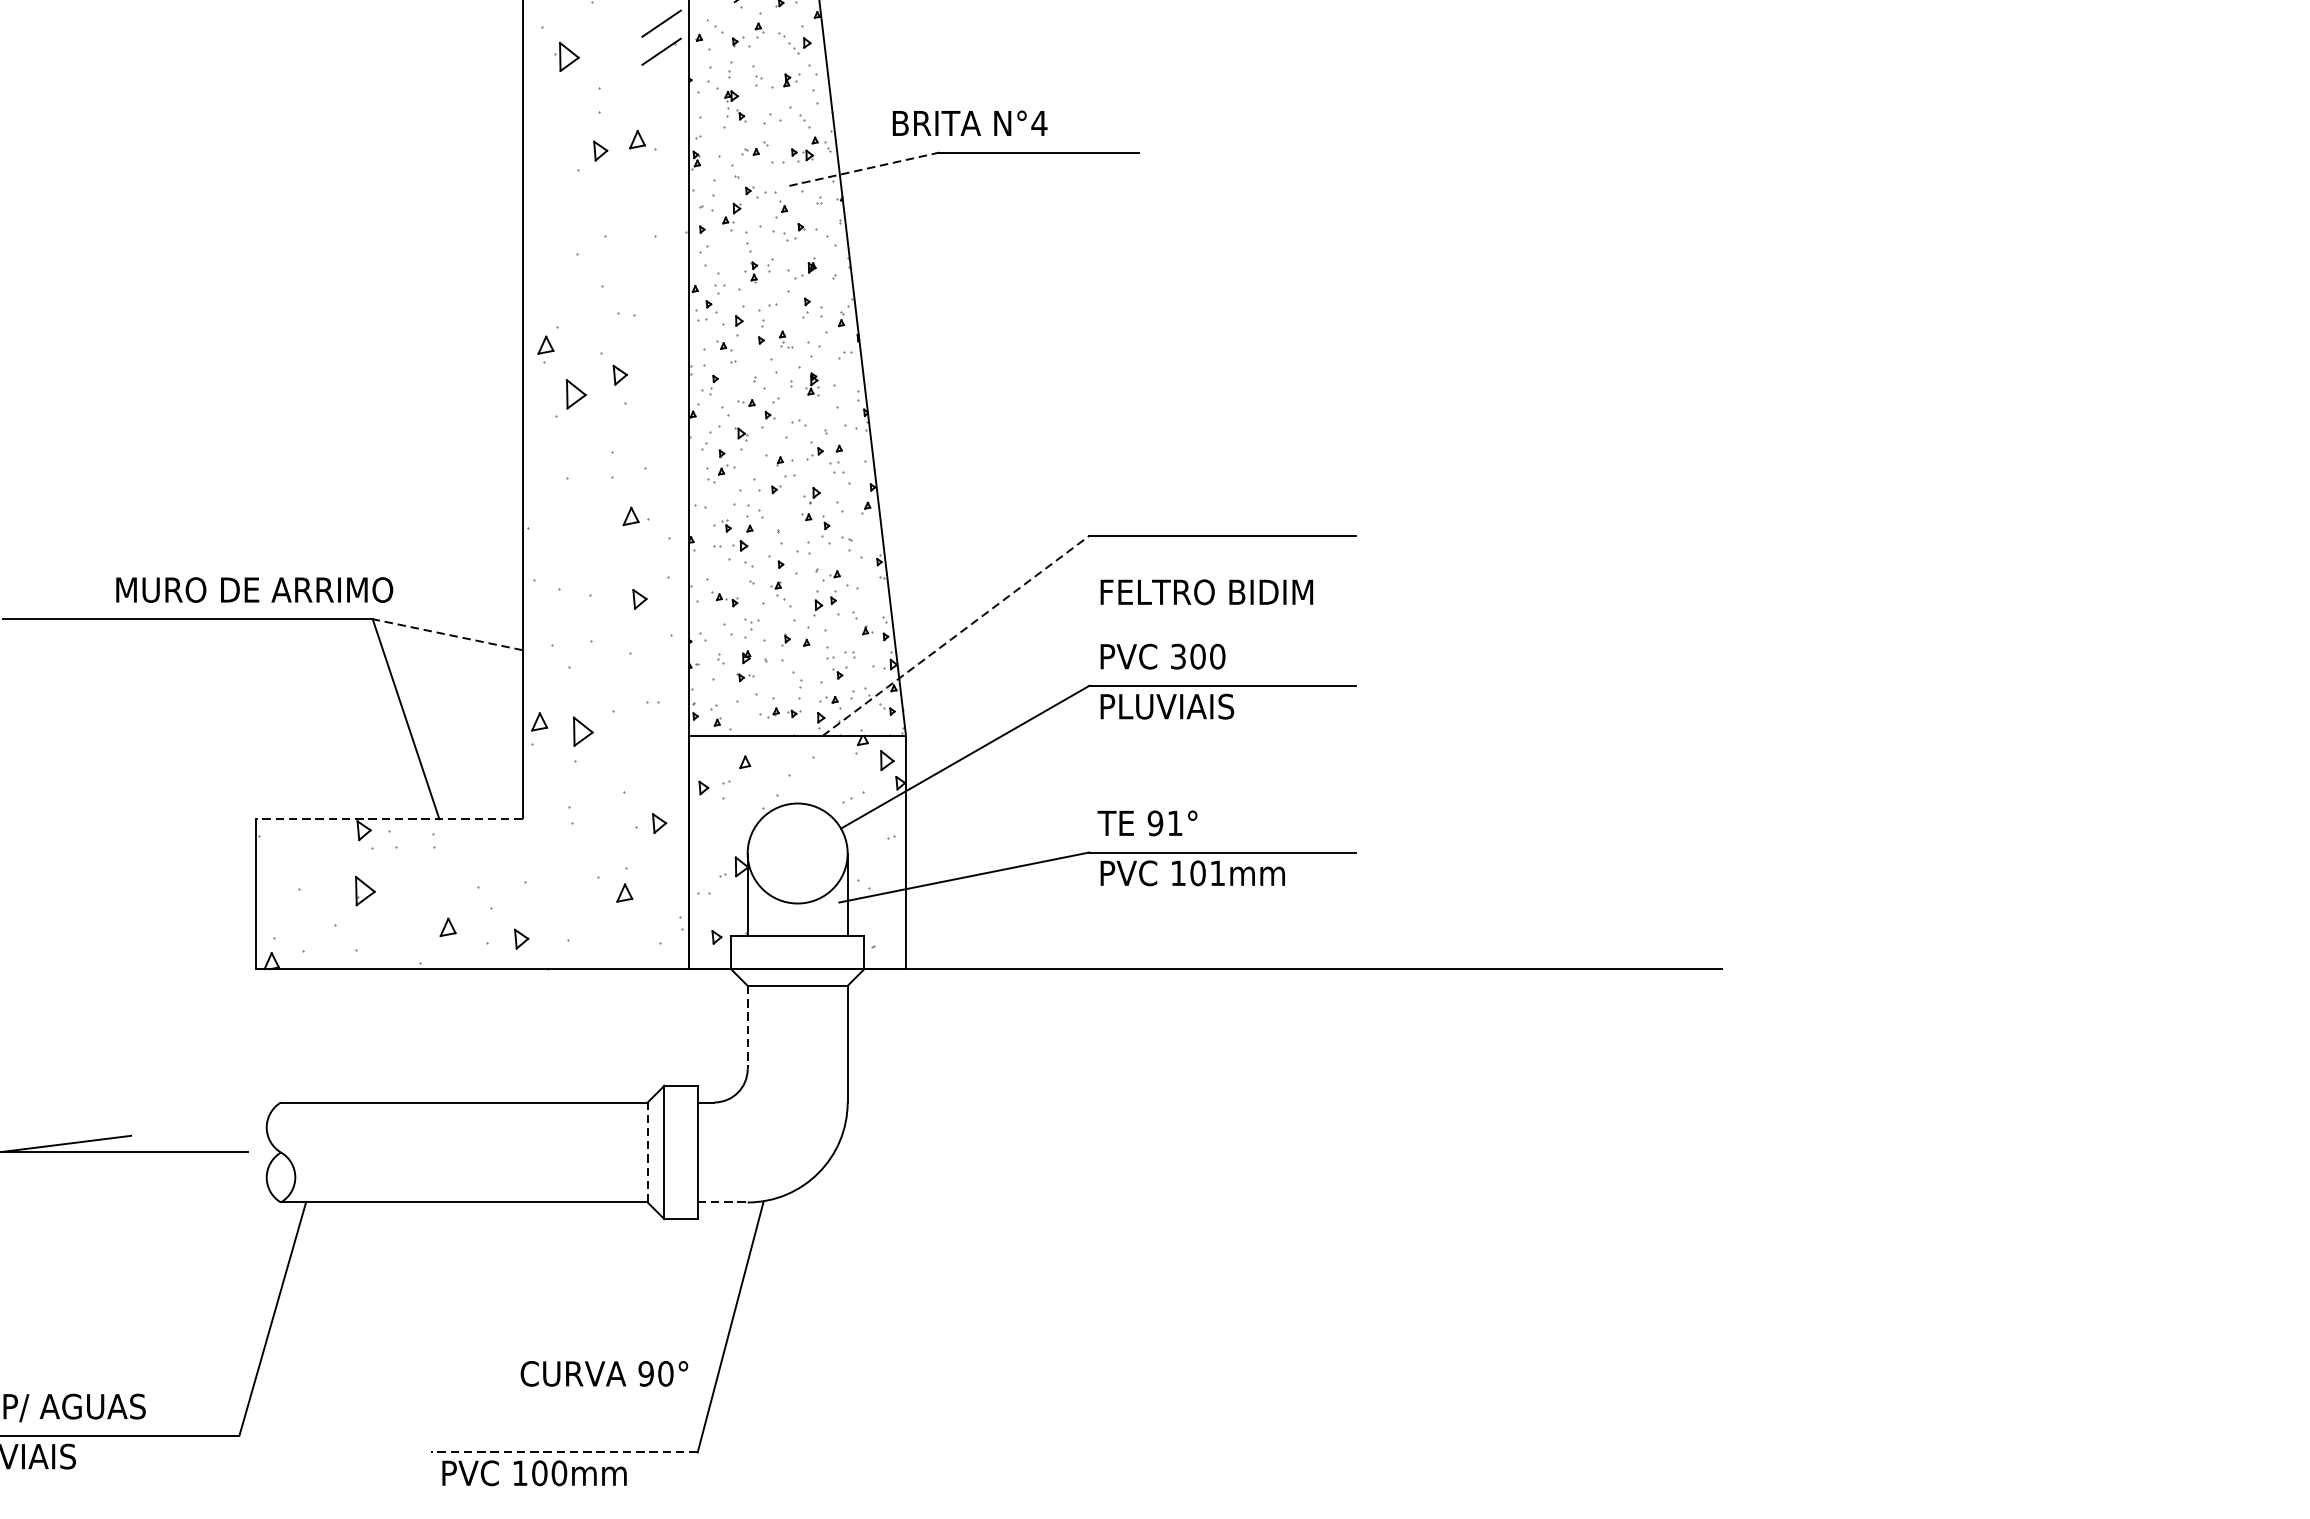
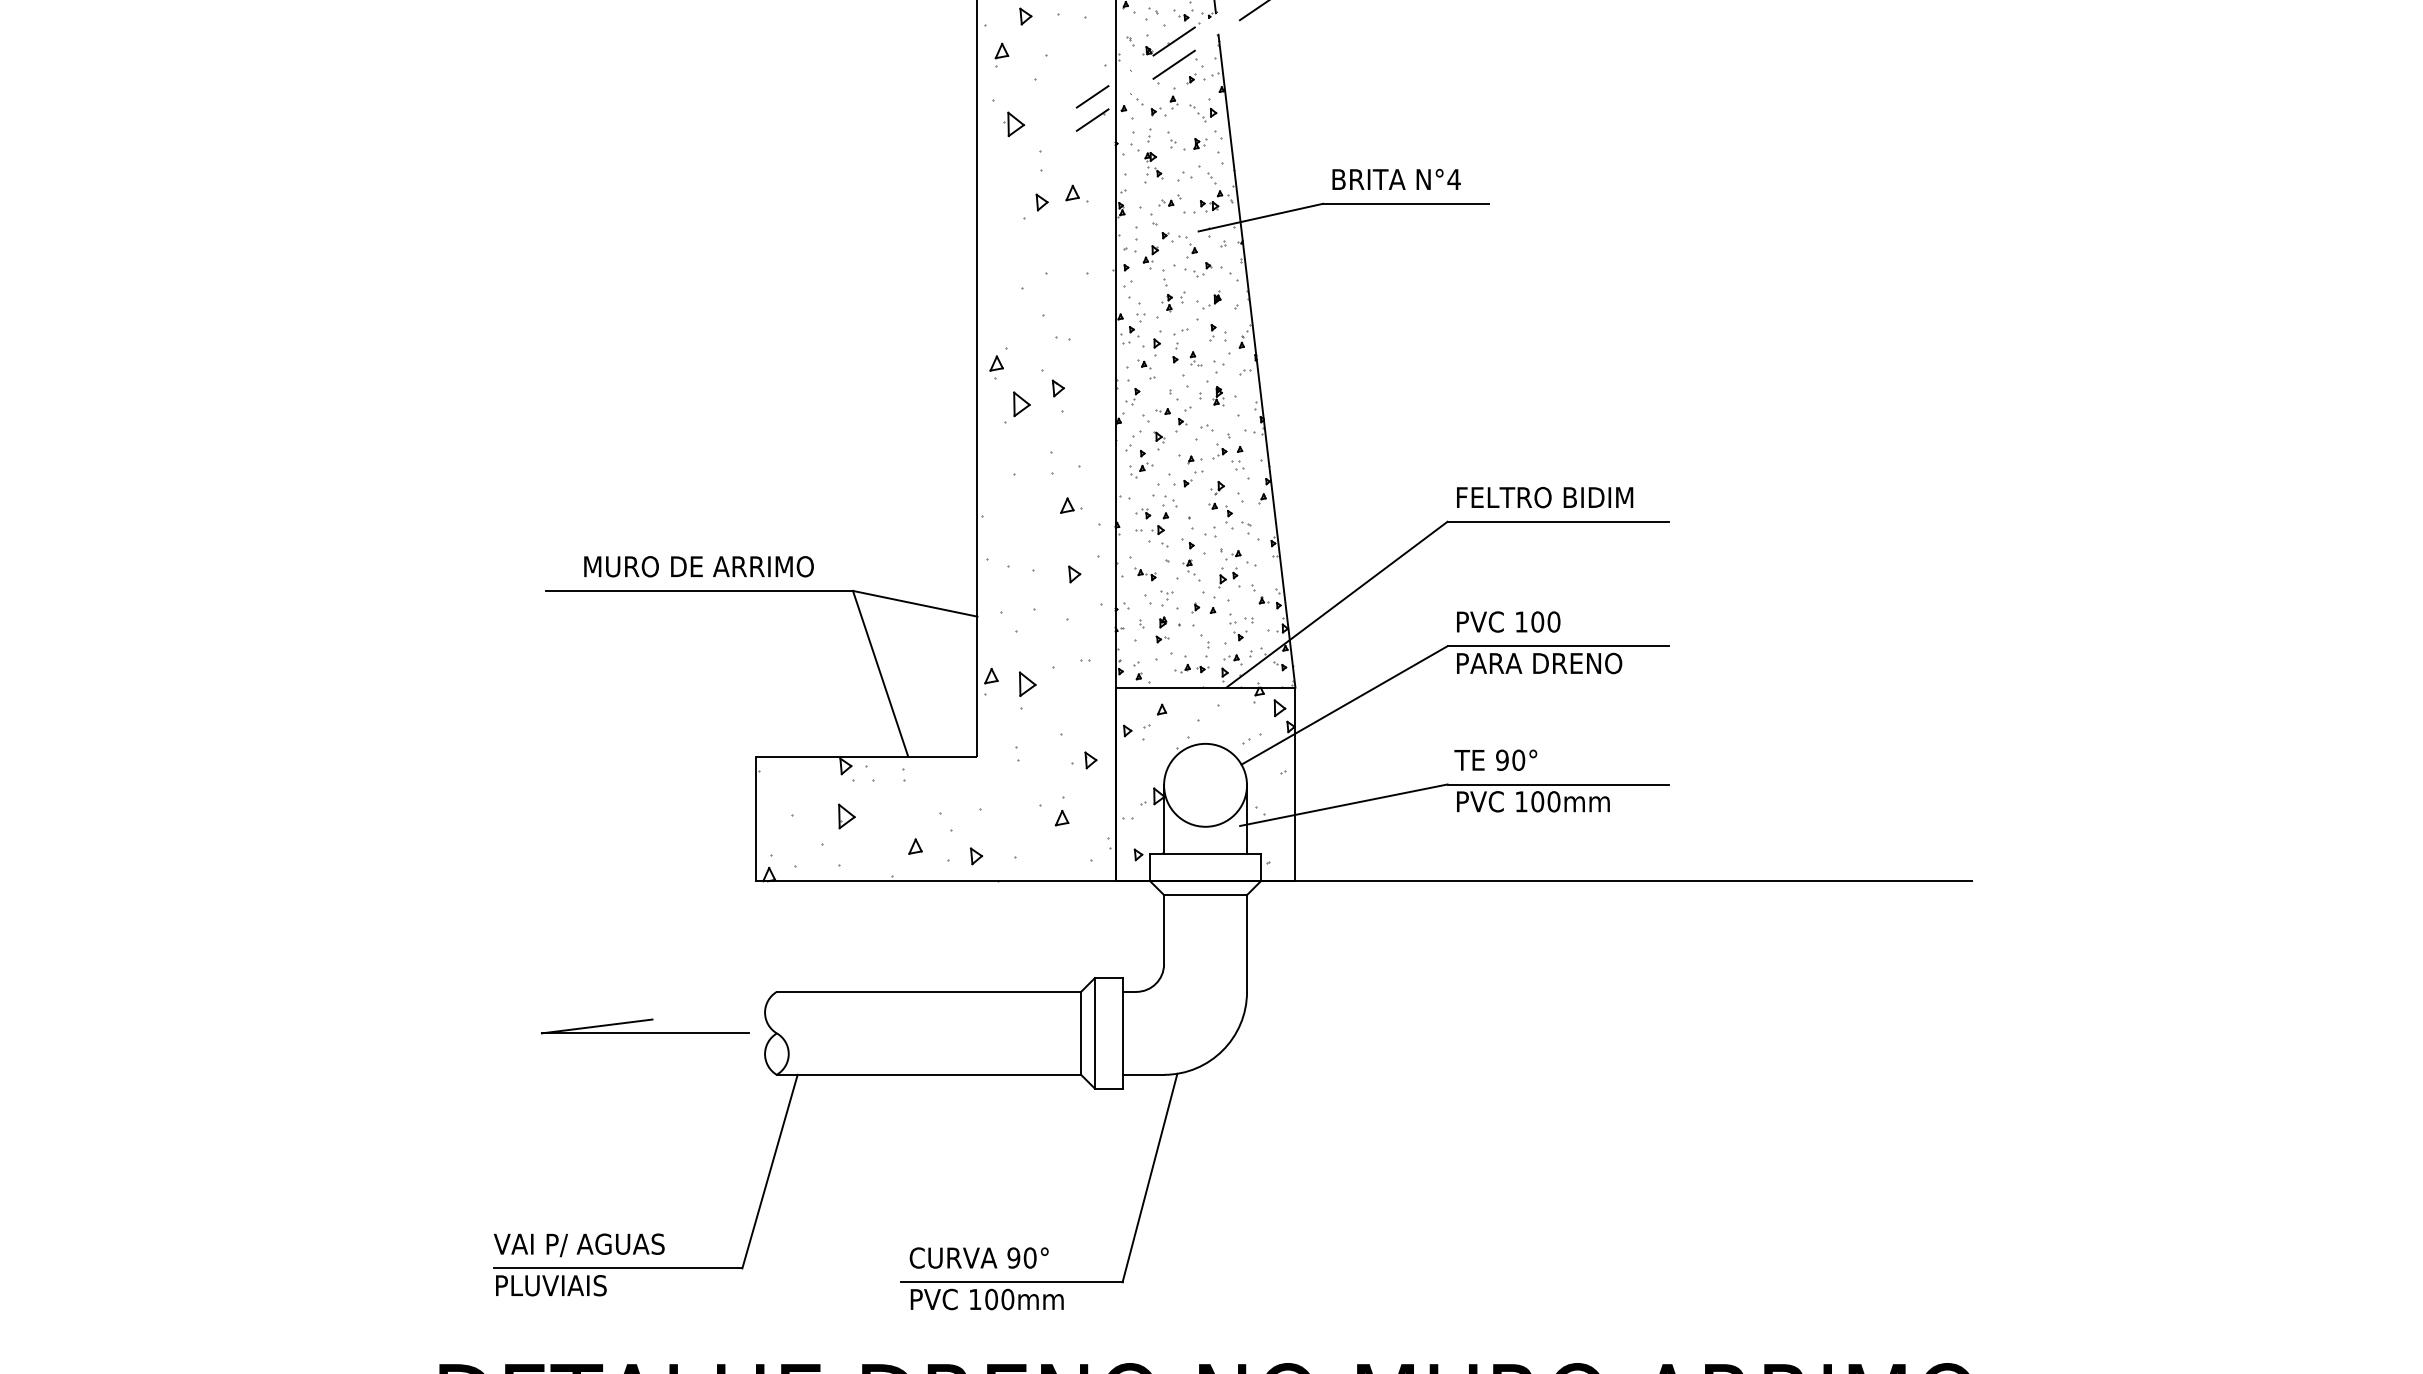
text: (969, 123) -> (1396, 179), moved
line: (863, 169) -> (1260, 217), dashed -> solid
text: (254, 589) -> (698, 566), moved
text: (1207, 592) -> (1545, 497), moved
line: (448, 634) -> (915, 603), dashed -> solid
line: (956, 635) -> (1337, 604), dashed -> solid
text: (1178, 656) -> (1521, 621), 300 -> 100
text: (1208, 706) -> (1546, 663), PLUVIAIS -> PARA DRENO
line: (389, 818) -> (866, 756), dashed -> solid
text: (1174, 822) -> (1518, 759), 91° -> 90°
text: (1217, 873) -> (1553, 801), 101mm -> 100mm
line: (748, 1027) -> (1164, 929), dashed -> solid
line: (648, 1151) -> (1081, 1032), dashed -> solid
line: (722, 1202) -> (1143, 1074), dashed -> solid
text: (603, 1373) -> (978, 1257), moved
line: (563, 1452) -> (1011, 1282), dashed -> solid

